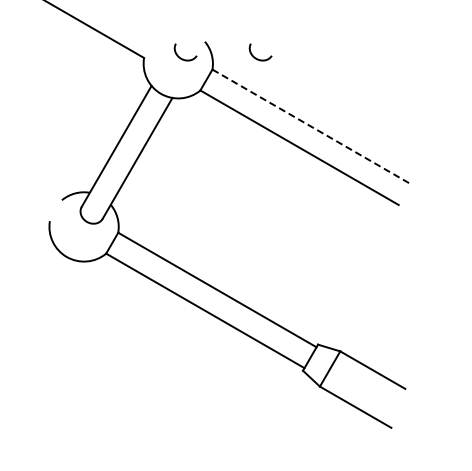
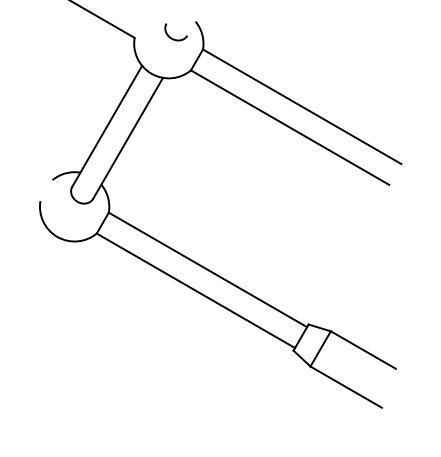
curve: (258, 58) -> (249, 38), removed
line: (312, 127) -> (303, 107), dashed -> solid

